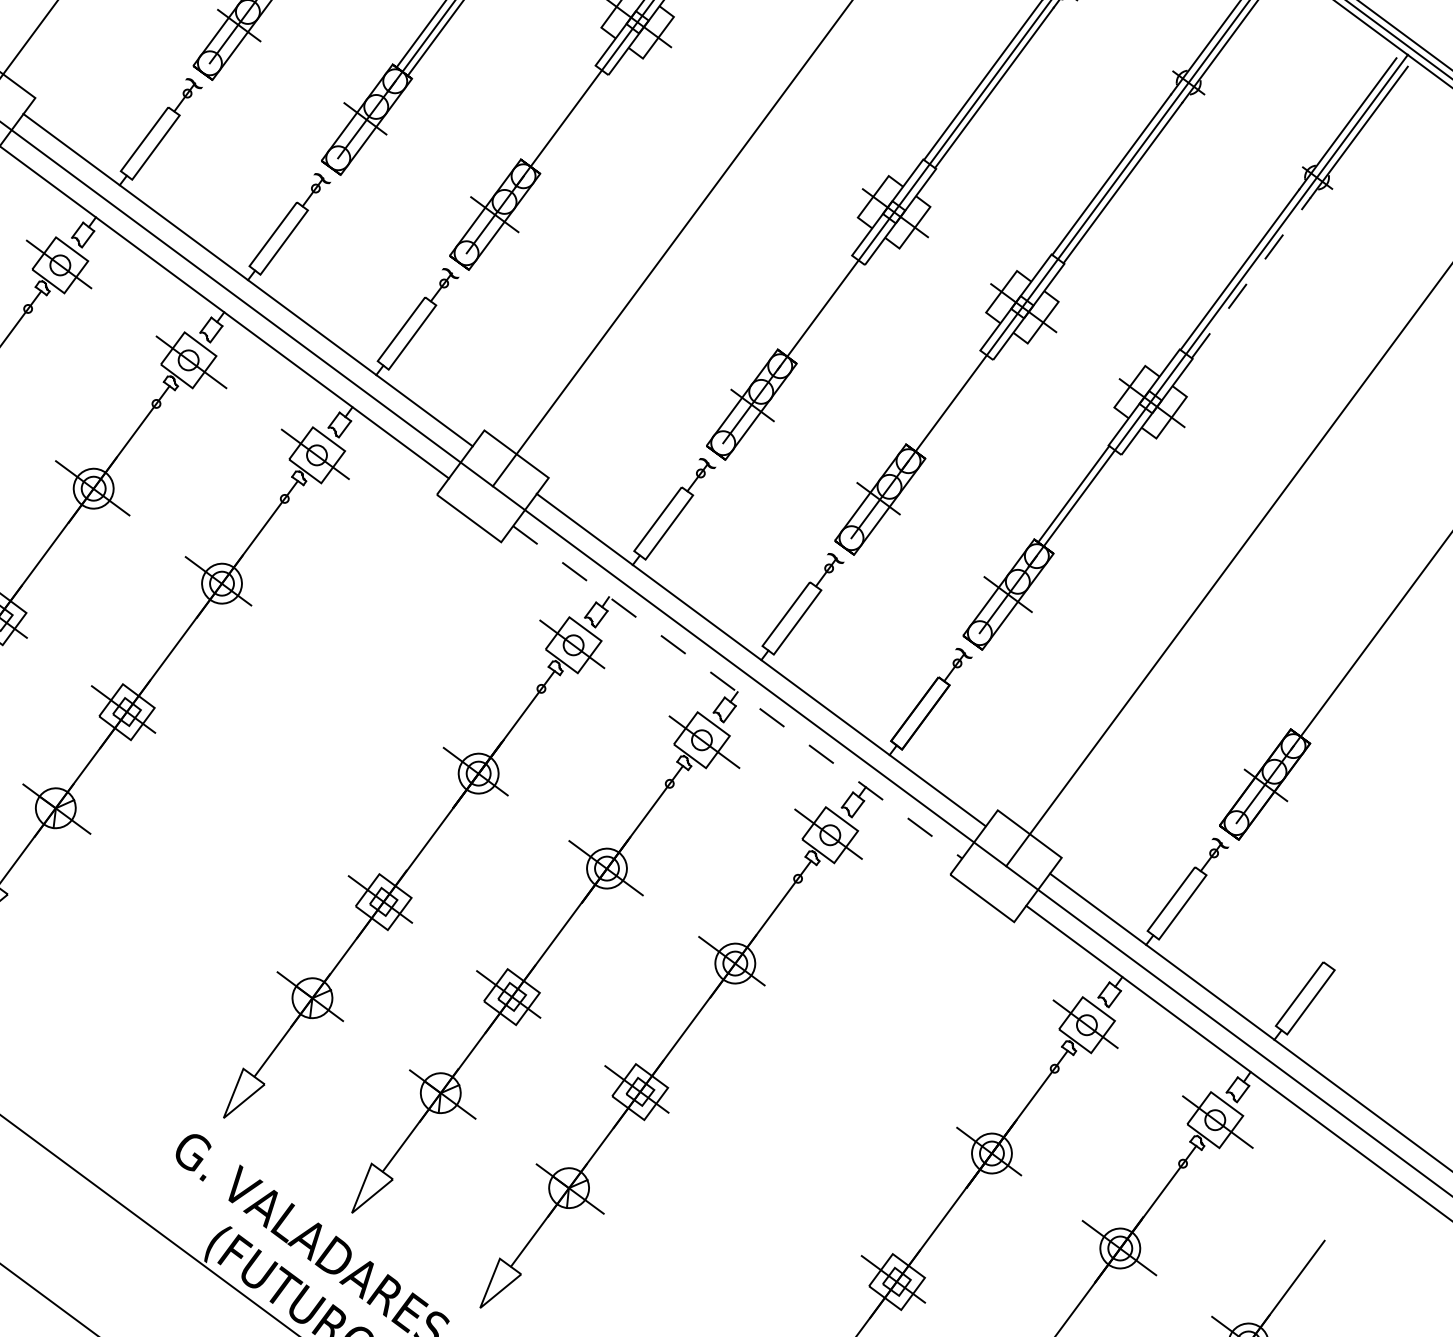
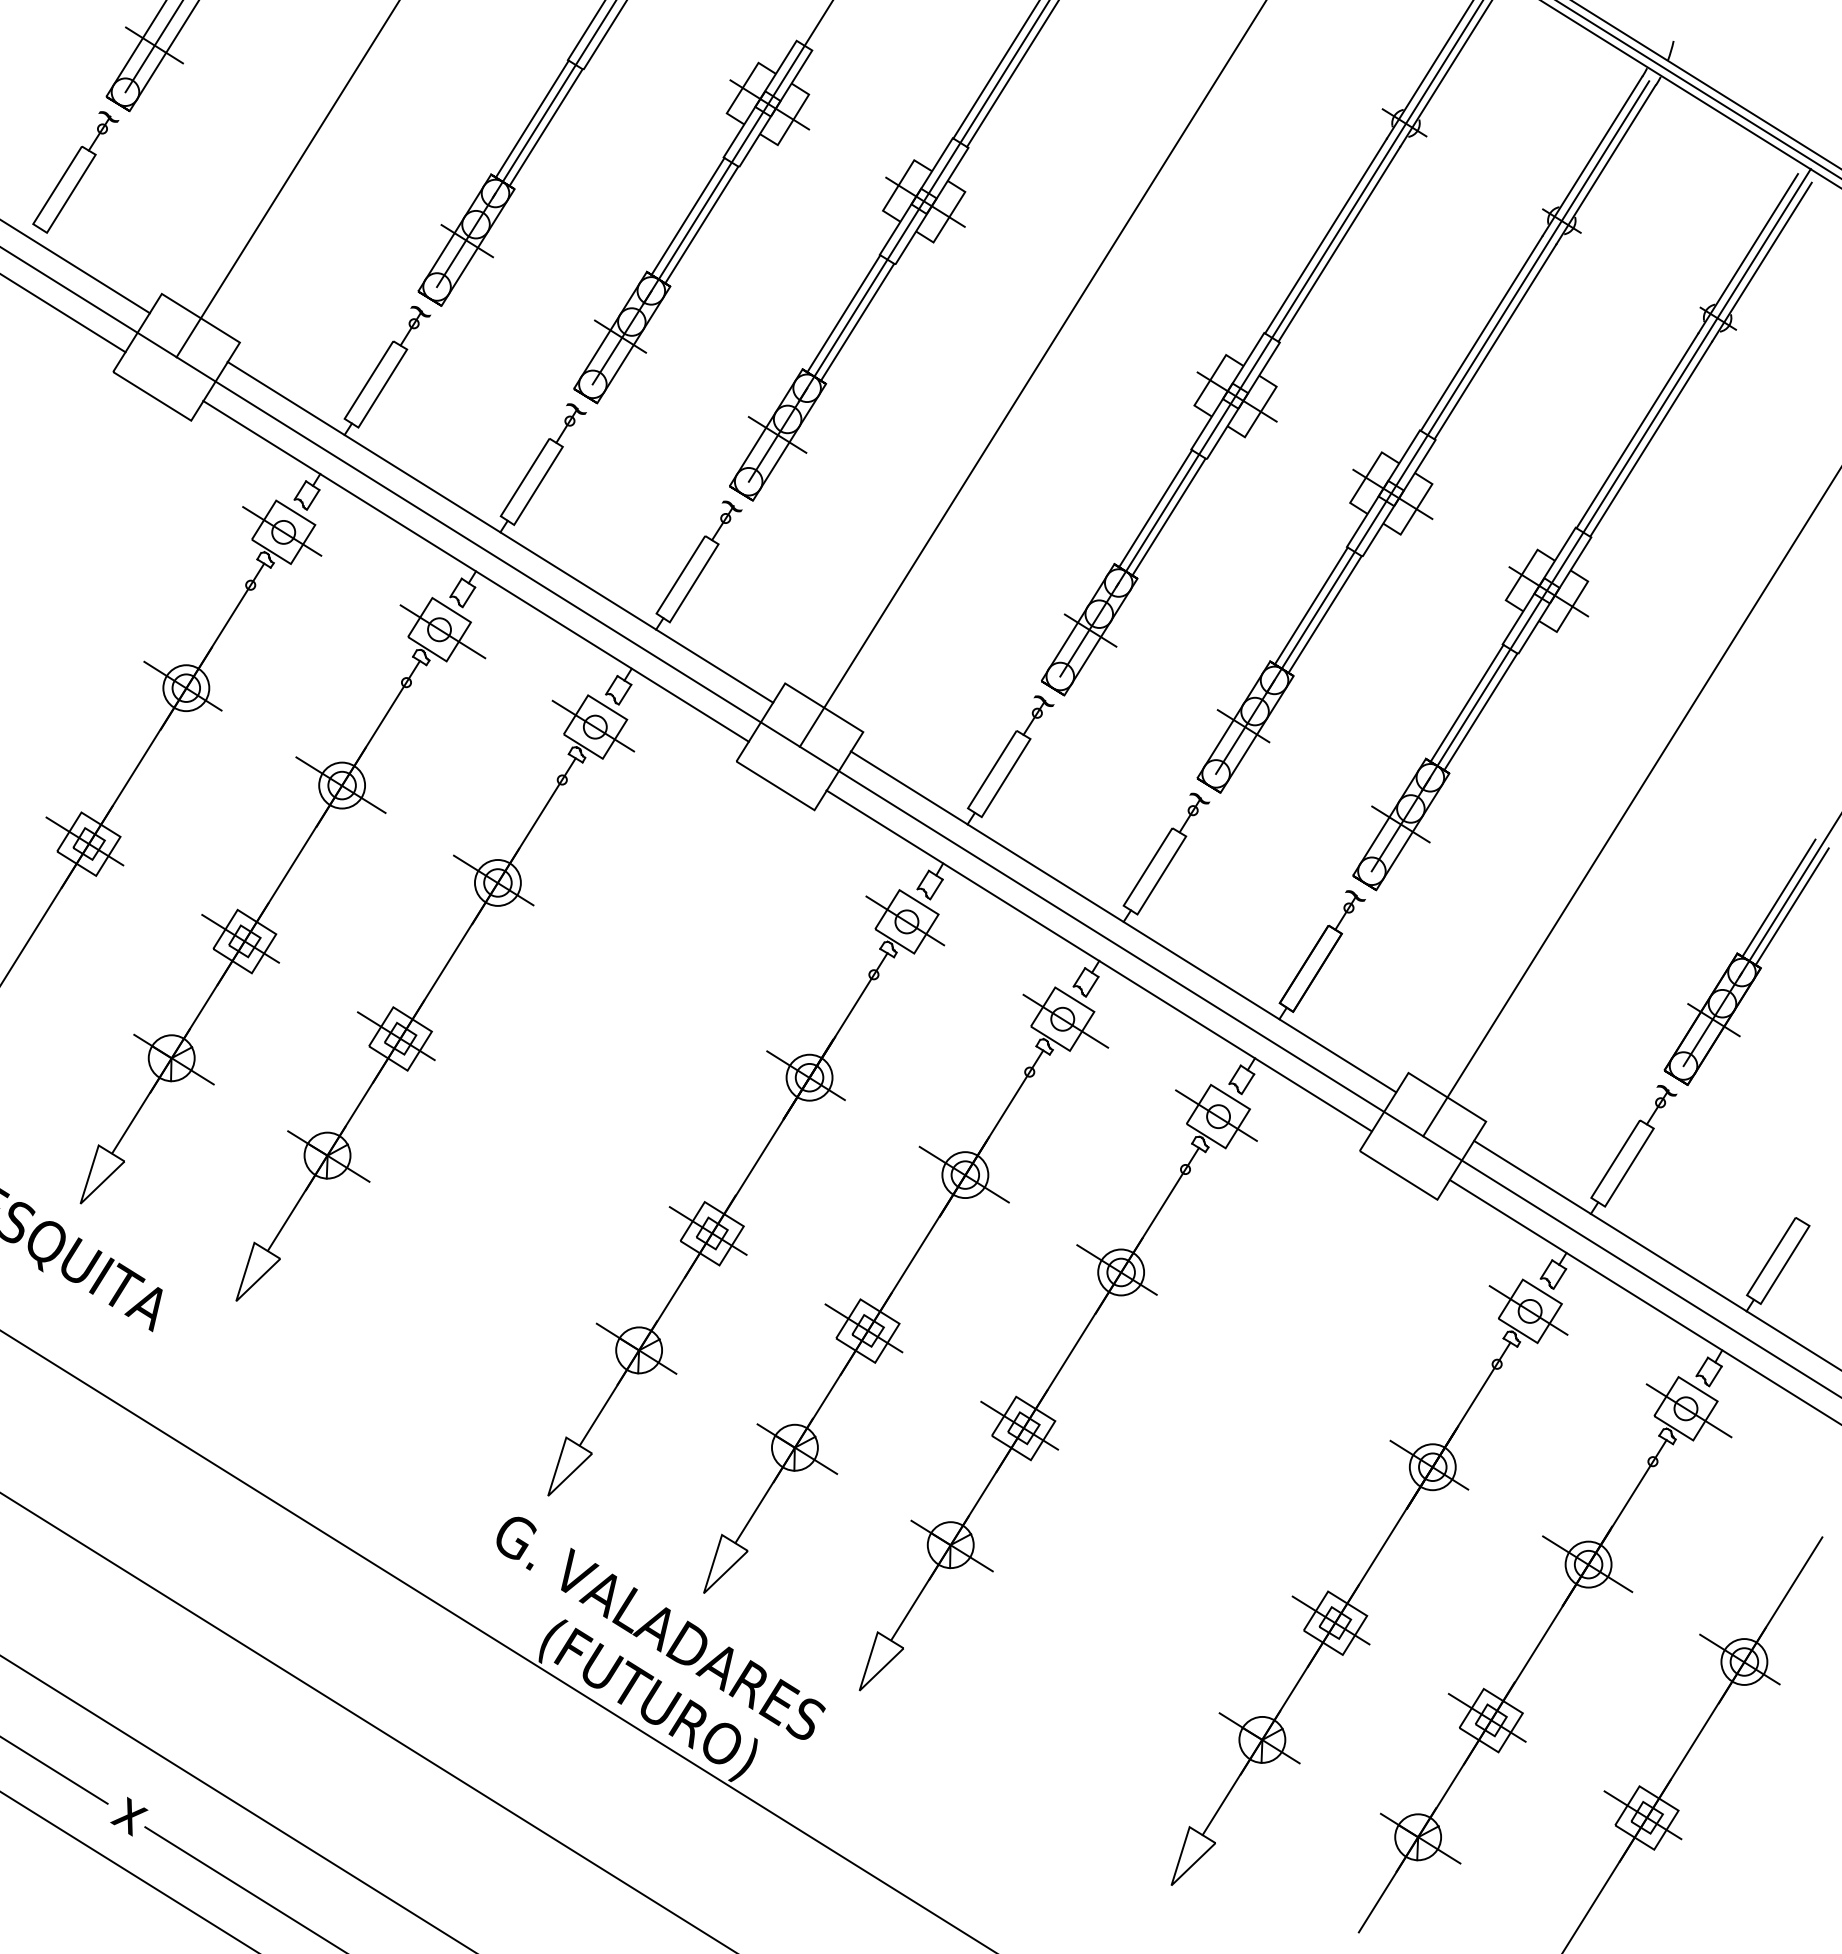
line: (560, 113) -> (843, 313), added
line: (571, 122) -> (857, 322), added
line: (1251, 278) -> (1651, 439), dashed -> solid
line: (817, 304) -> (1155, 508), added
line: (827, 311) -> (1168, 516), added
line: (944, 398) -> (1310, 605), added
line: (956, 407) -> (1324, 614), added
line: (1084, 502) -> (1480, 711), added
line: (1330, 683) -> (1778, 897), added
line: (737, 692) -> (1099, 961), dashed -> solid
line: (1340, 692) -> (1791, 906), added

